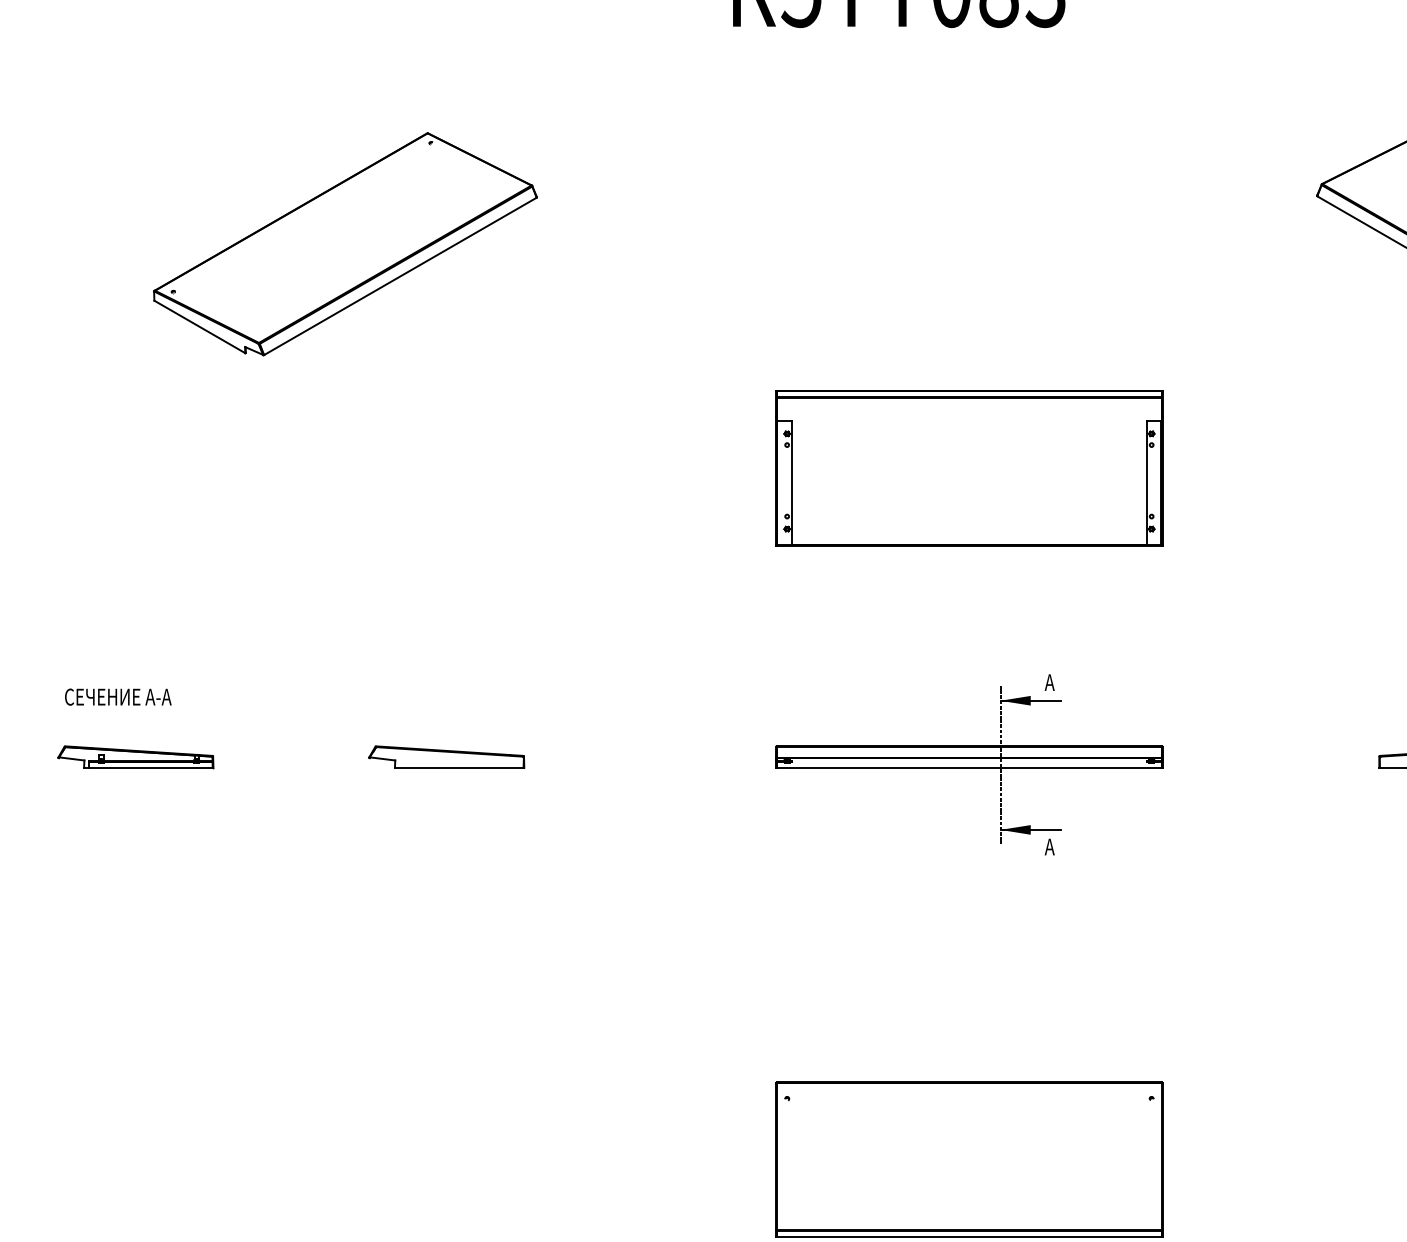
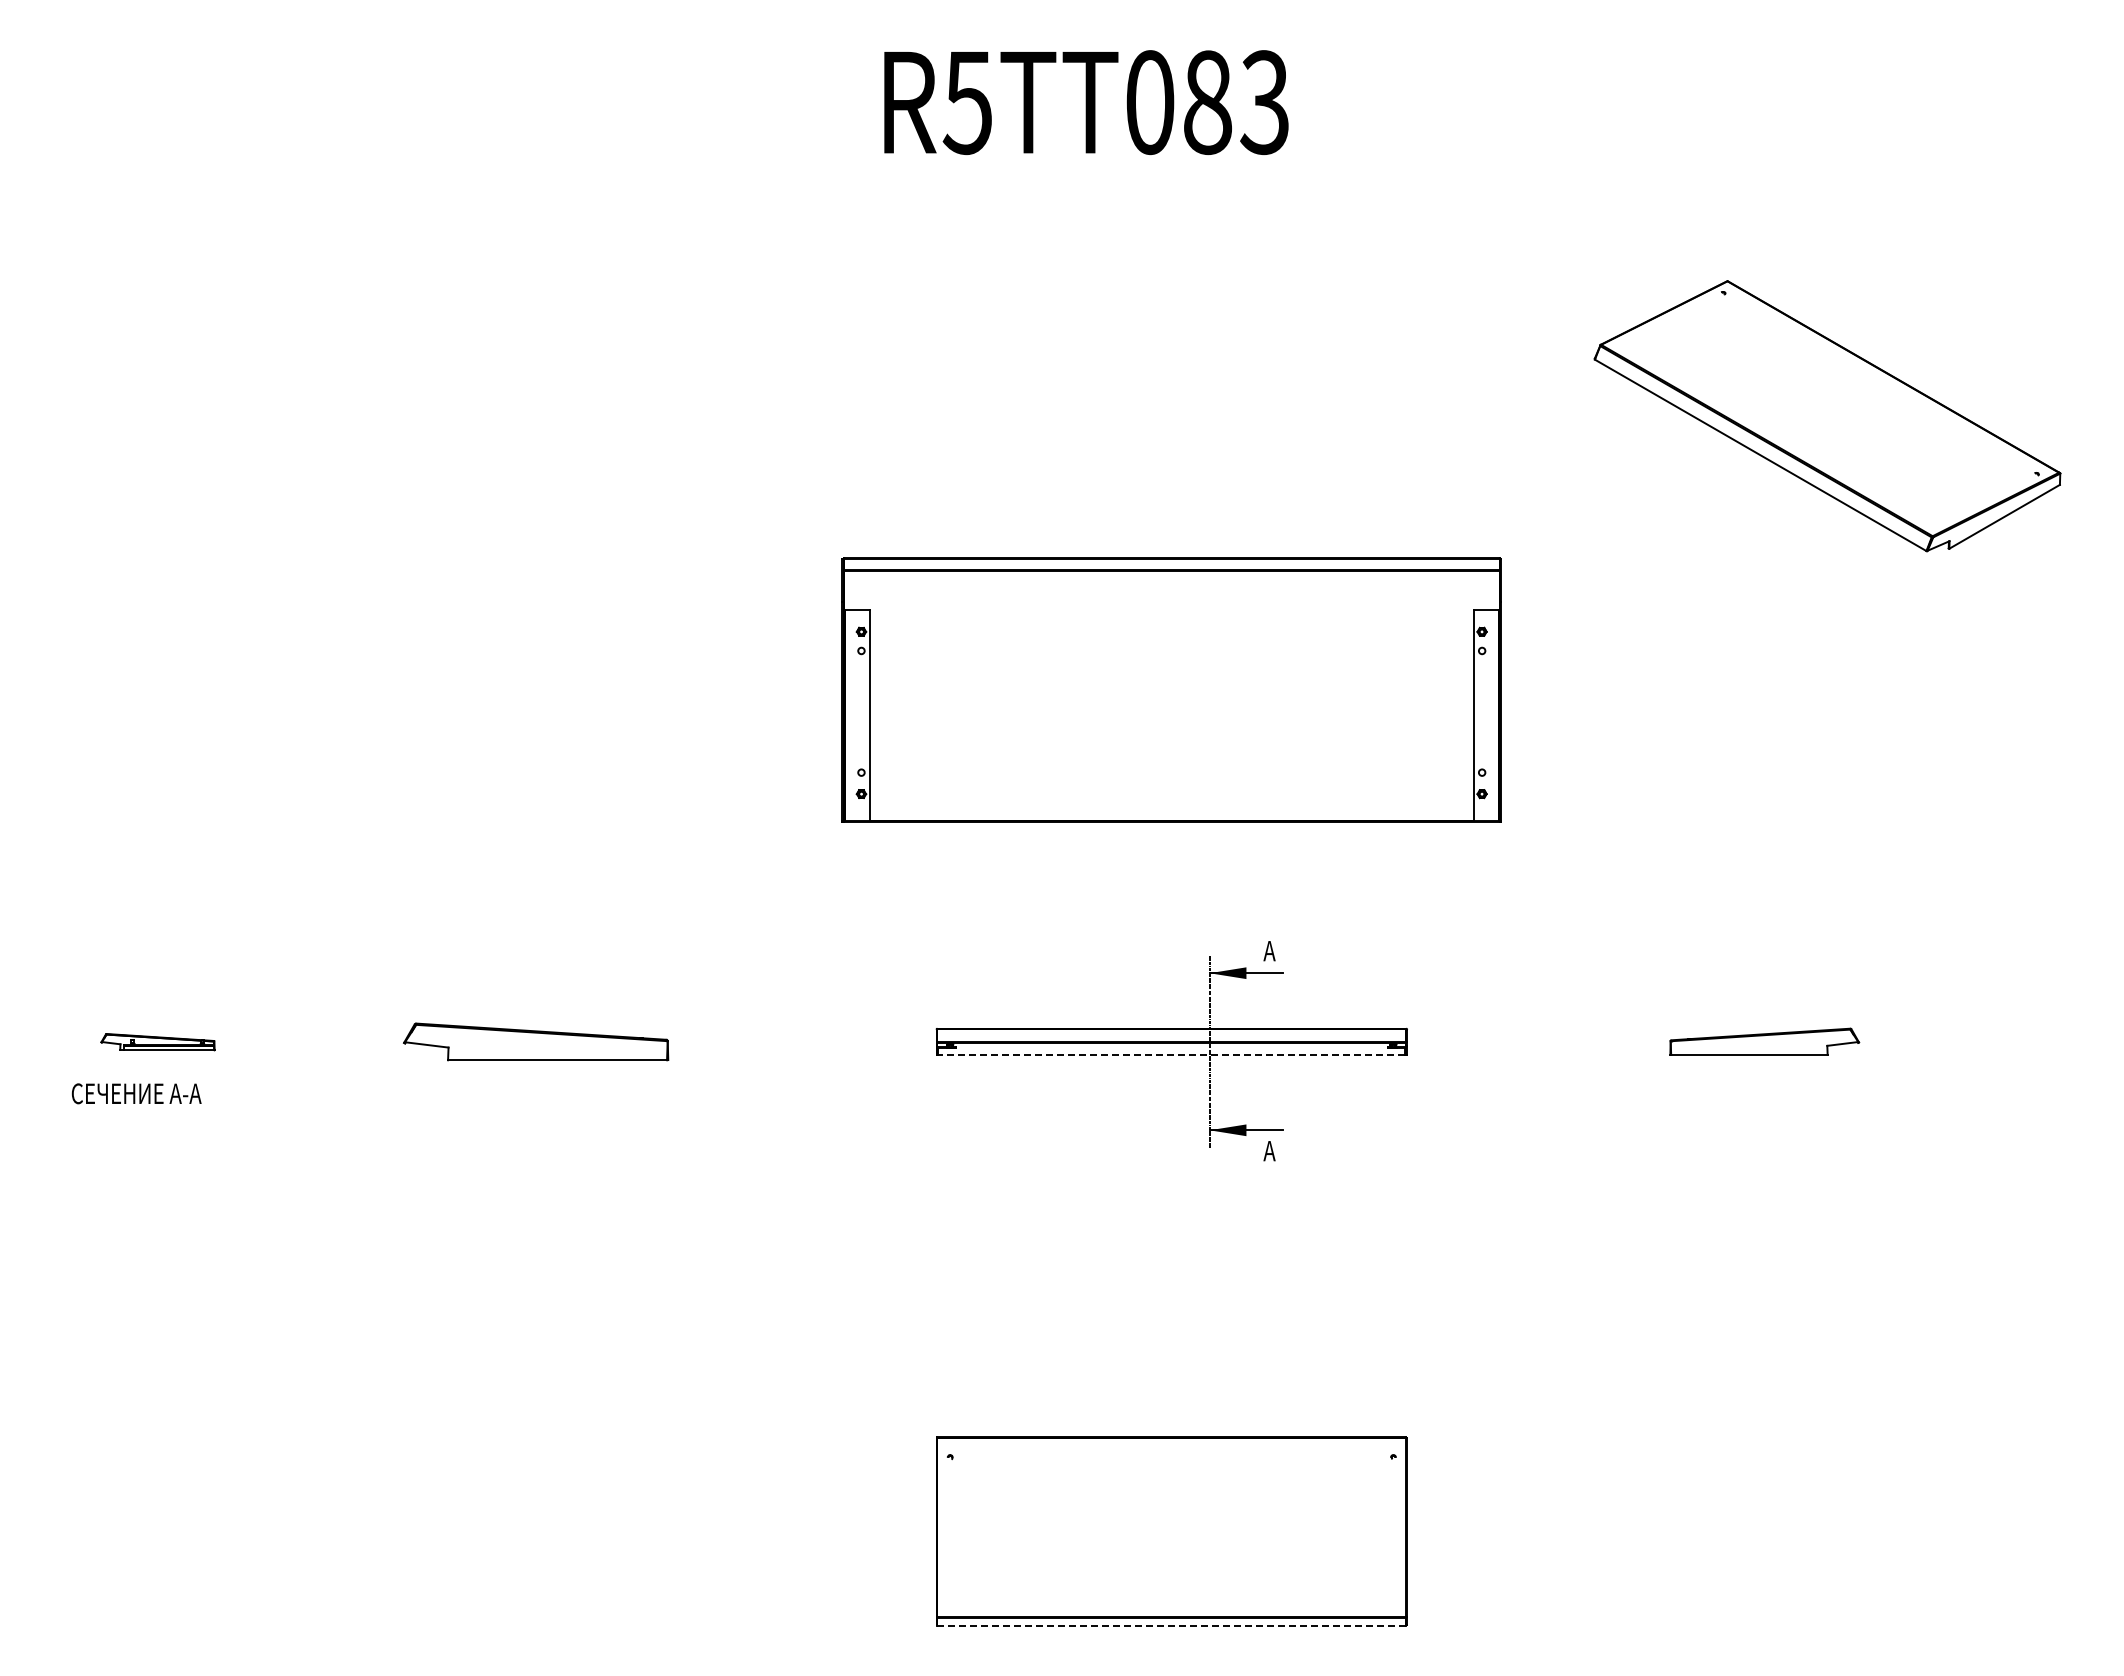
part: (345, 243) -> (412, 417), removed
part: (969, 468) -> (1171, 690), size x1.4
text: (118, 696) -> (136, 1093), moved
part: (135, 756) -> (157, 1041), size x0.6
part: (446, 756) -> (535, 1041), size x1.4
line: (969, 767) -> (1171, 1054), solid -> dashed
line: (969, 1237) -> (1172, 1625), solid -> dashed

